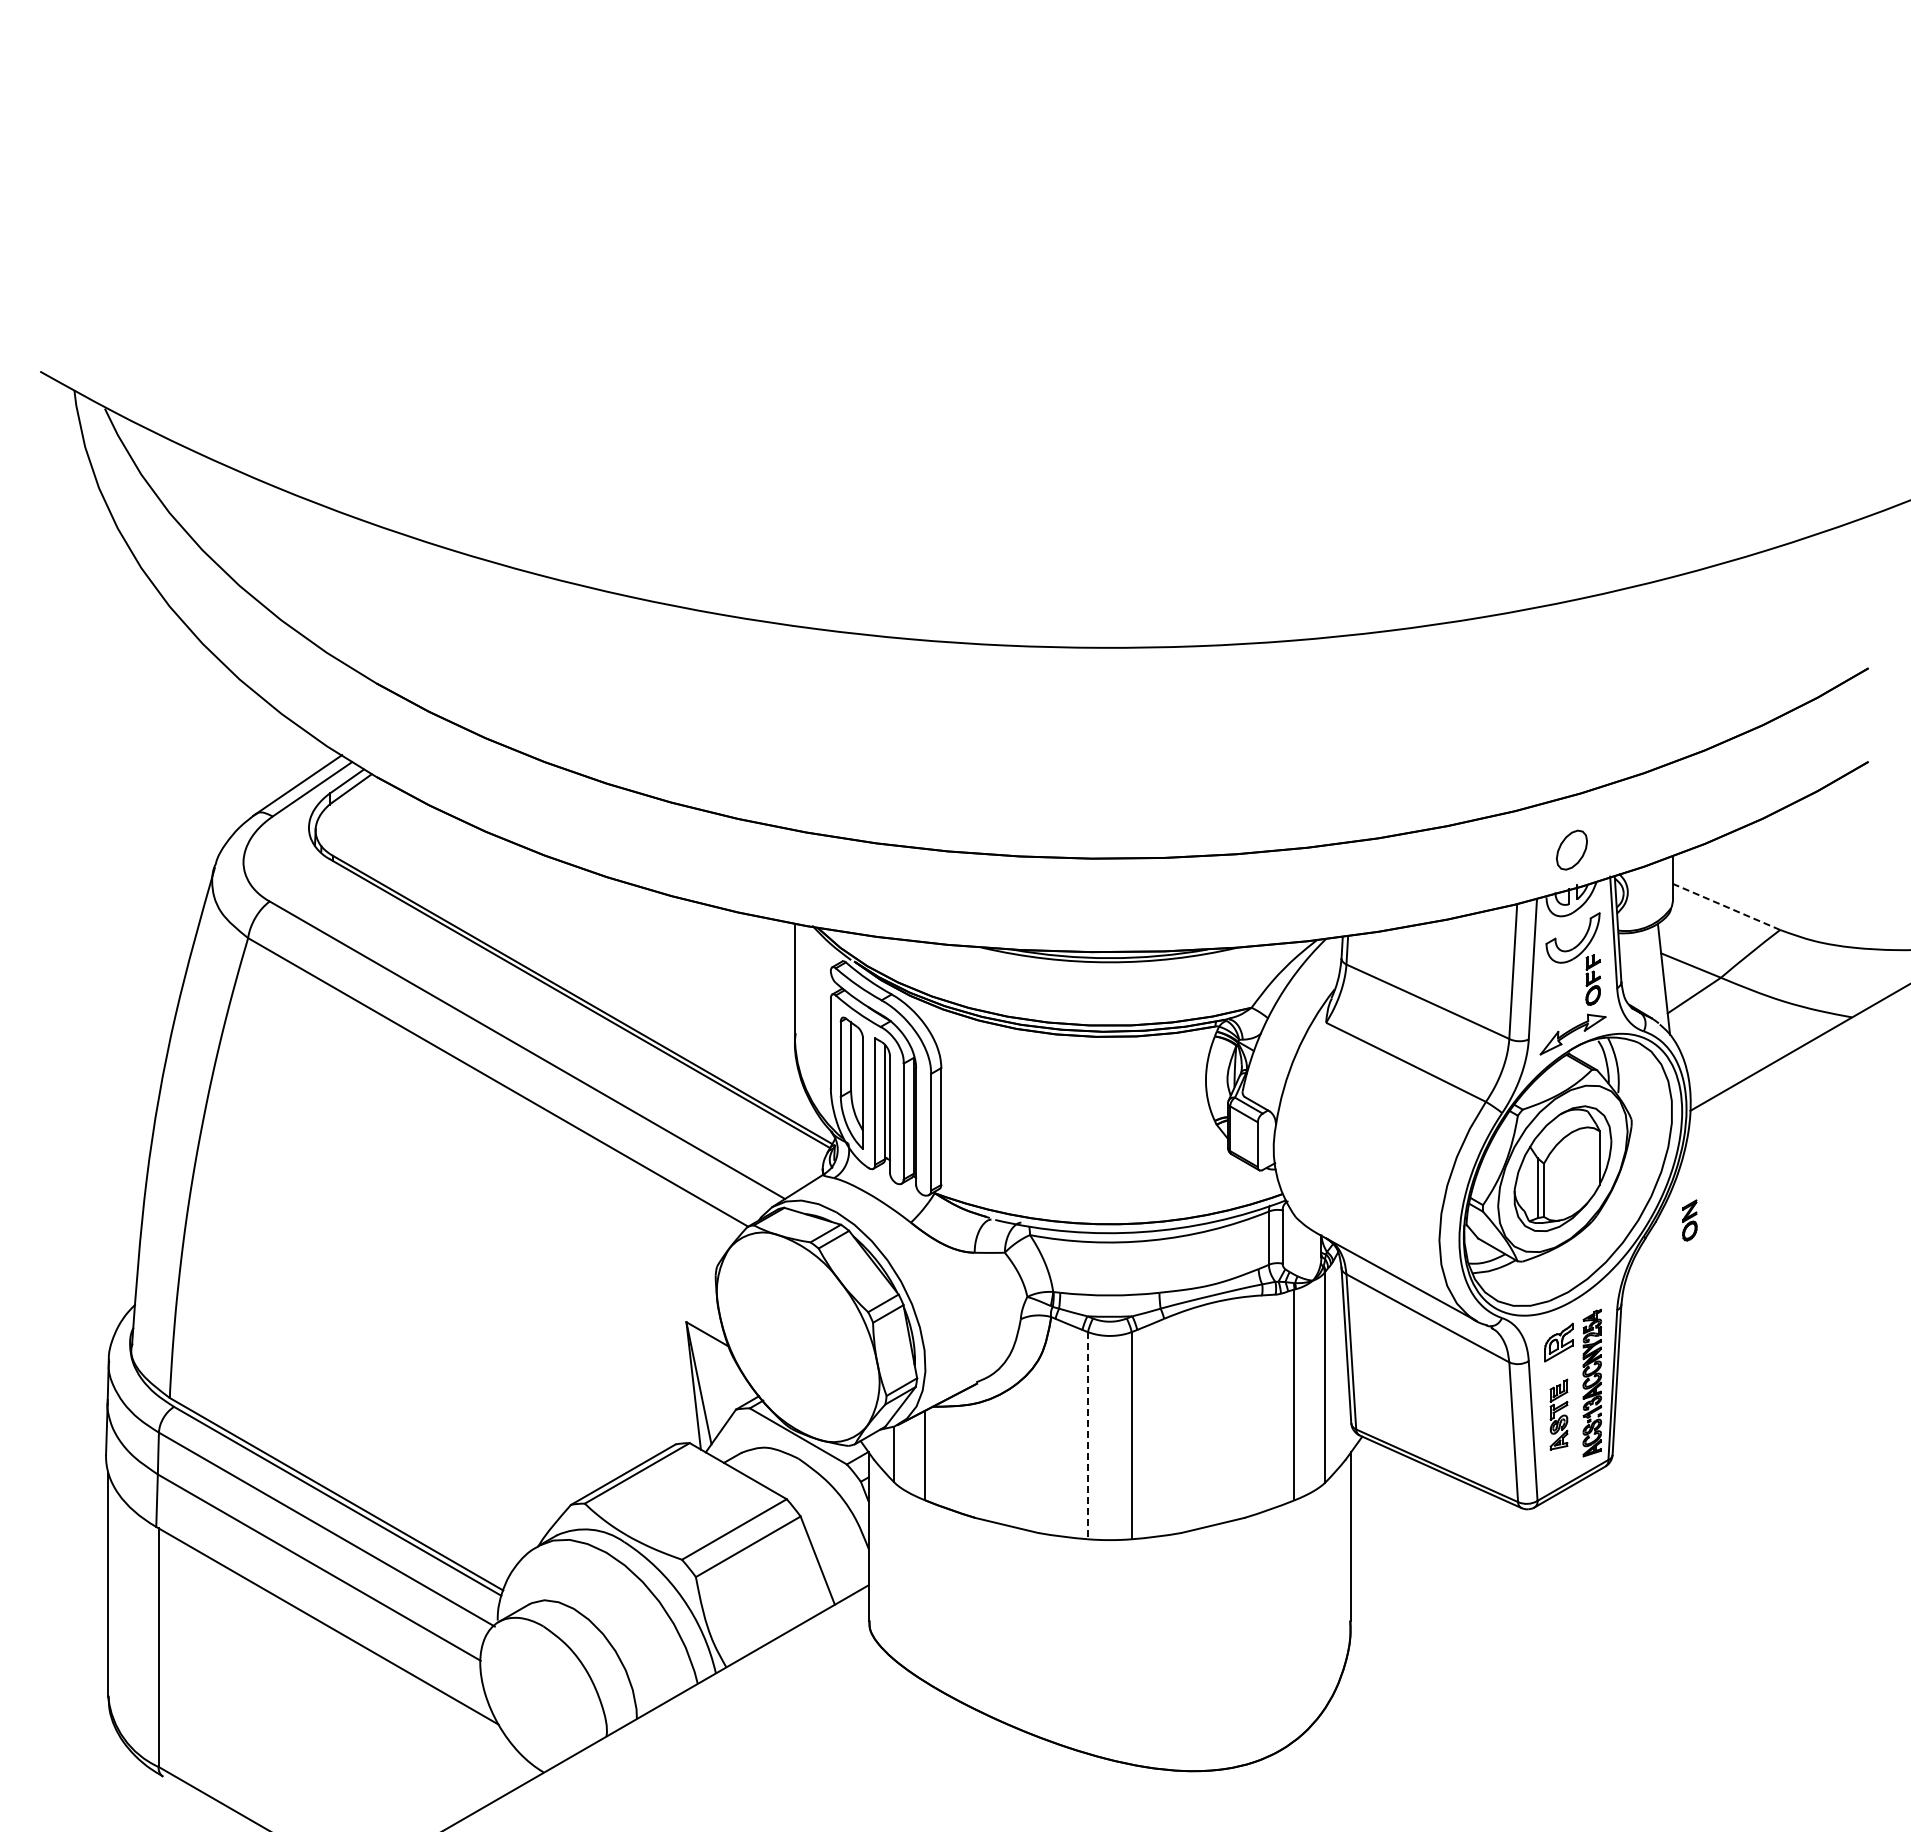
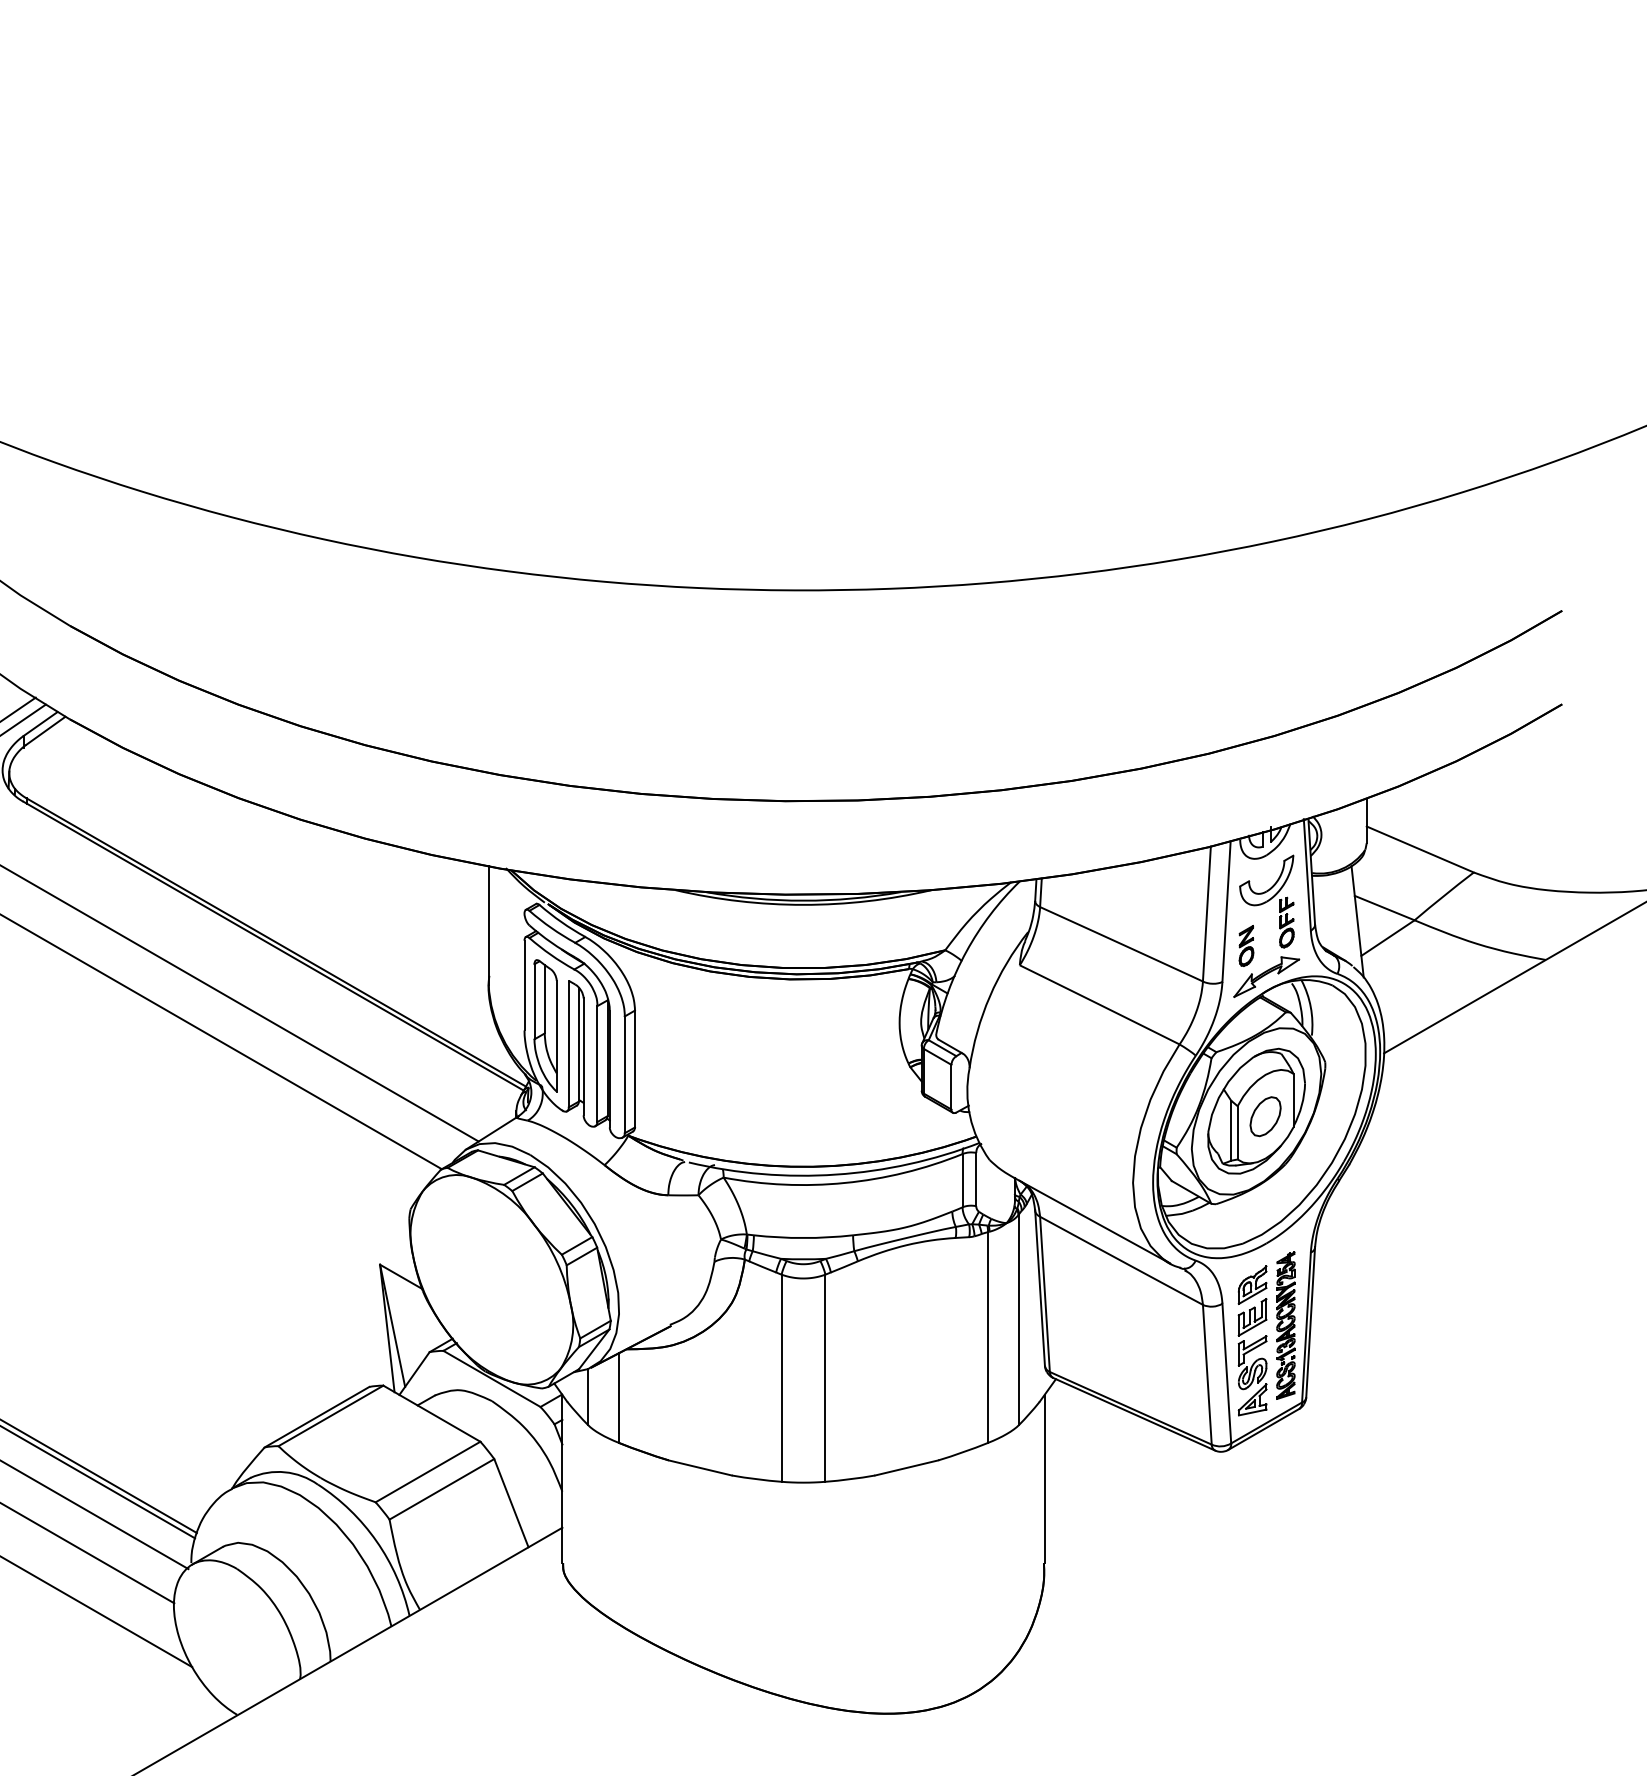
part: (1571, 849) -> (1265, 1116), moved
line: (1726, 906) -> (1420, 849), dashed -> solid
part: (1689, 1220) -> (1246, 946), moved
part: (1558, 1414) -> (1252, 1357), size x1.67
line: (1087, 1435) -> (781, 1378), dashed -> solid

